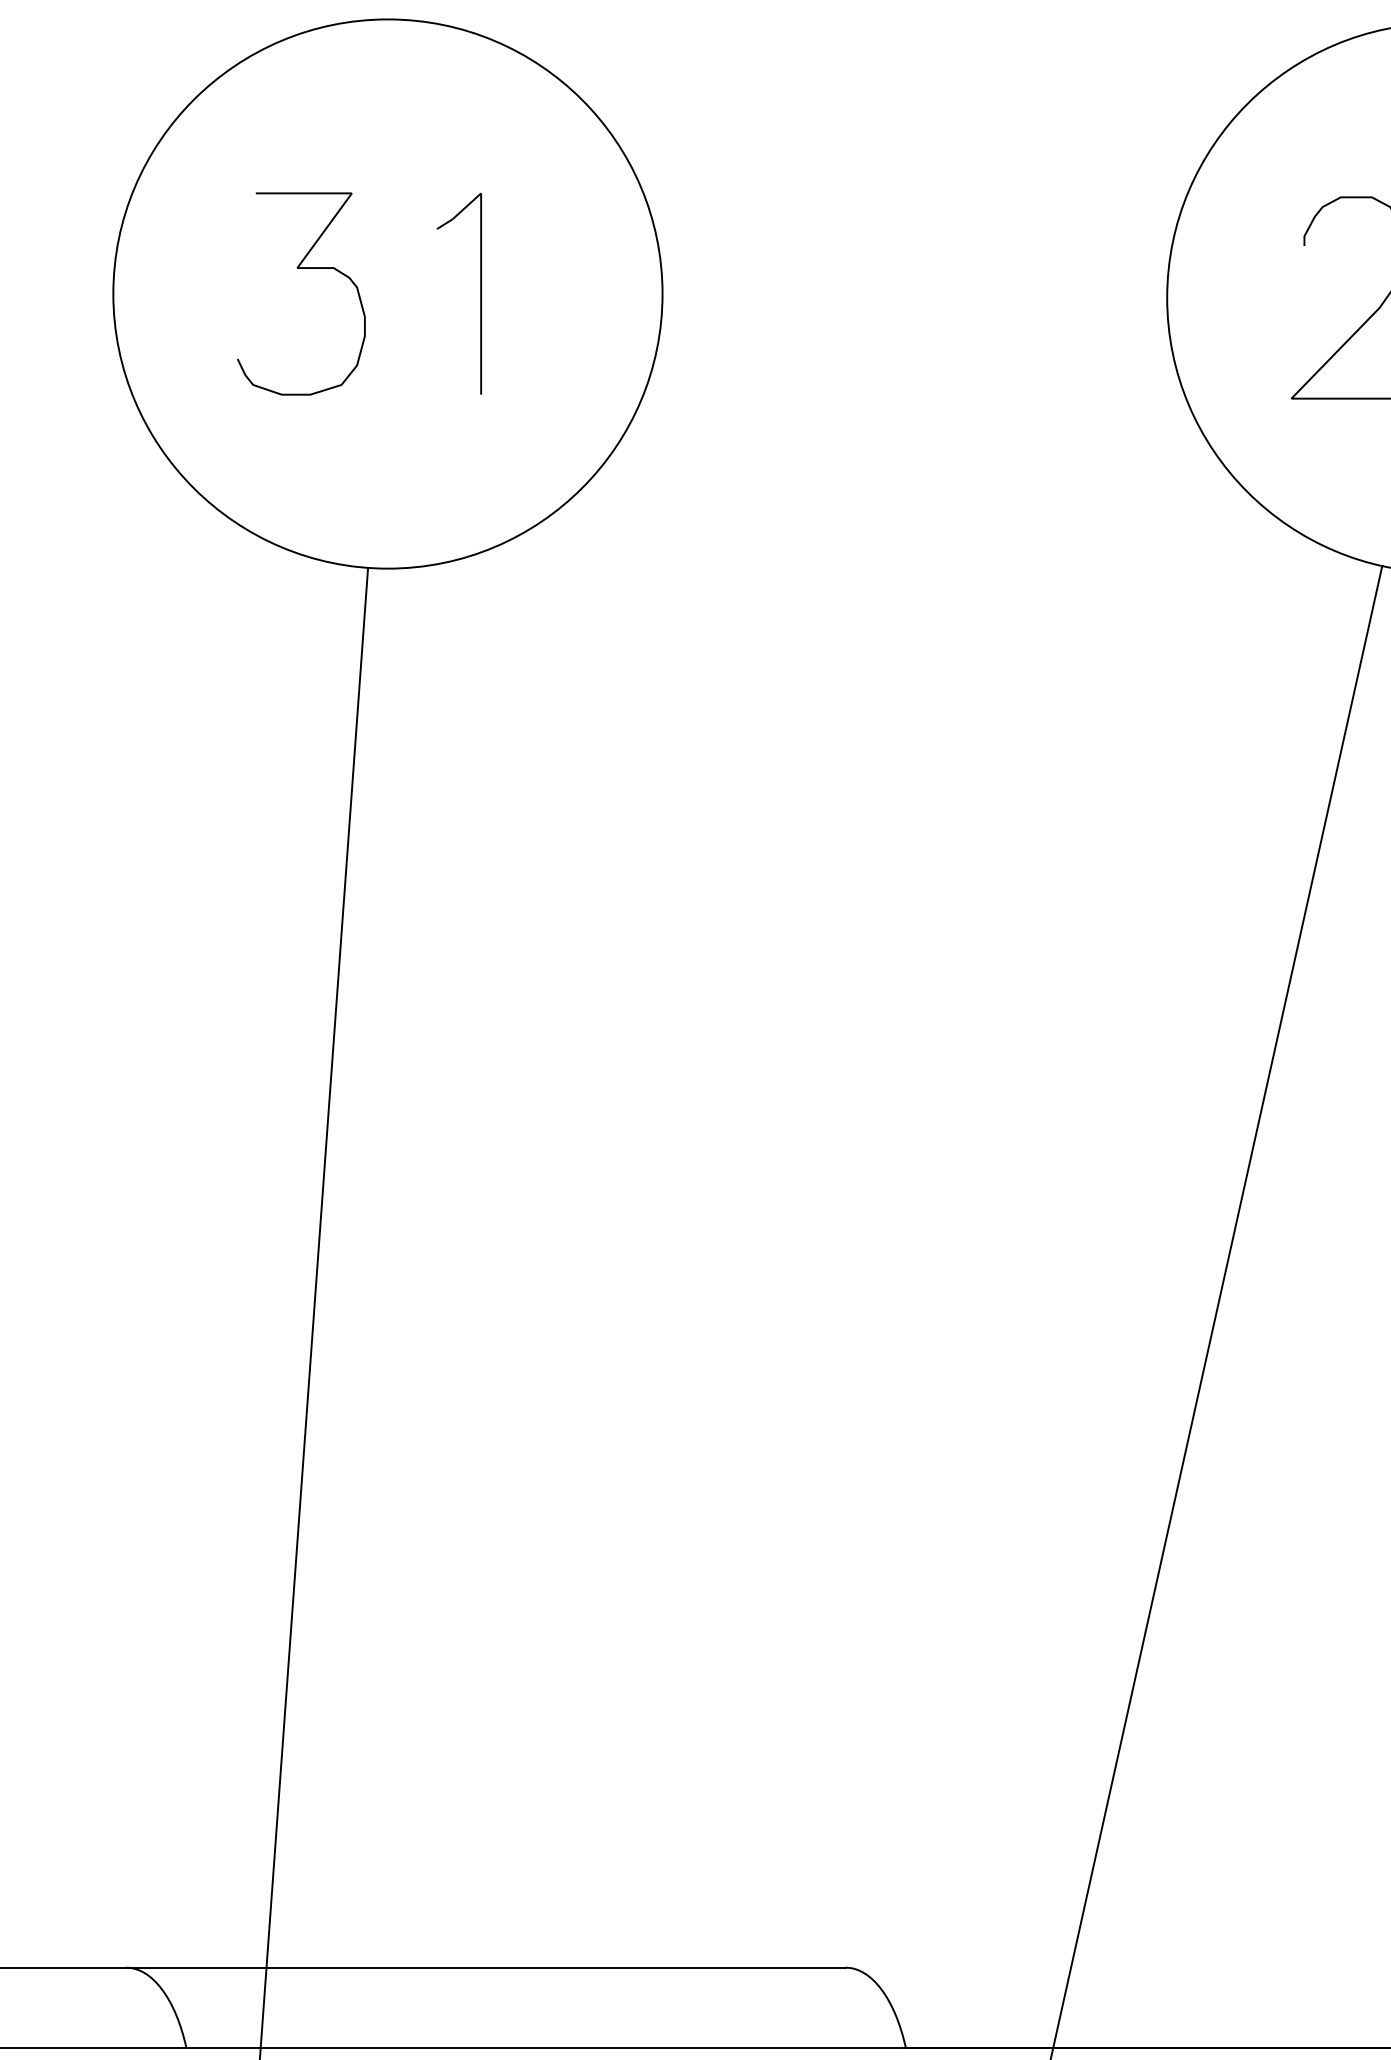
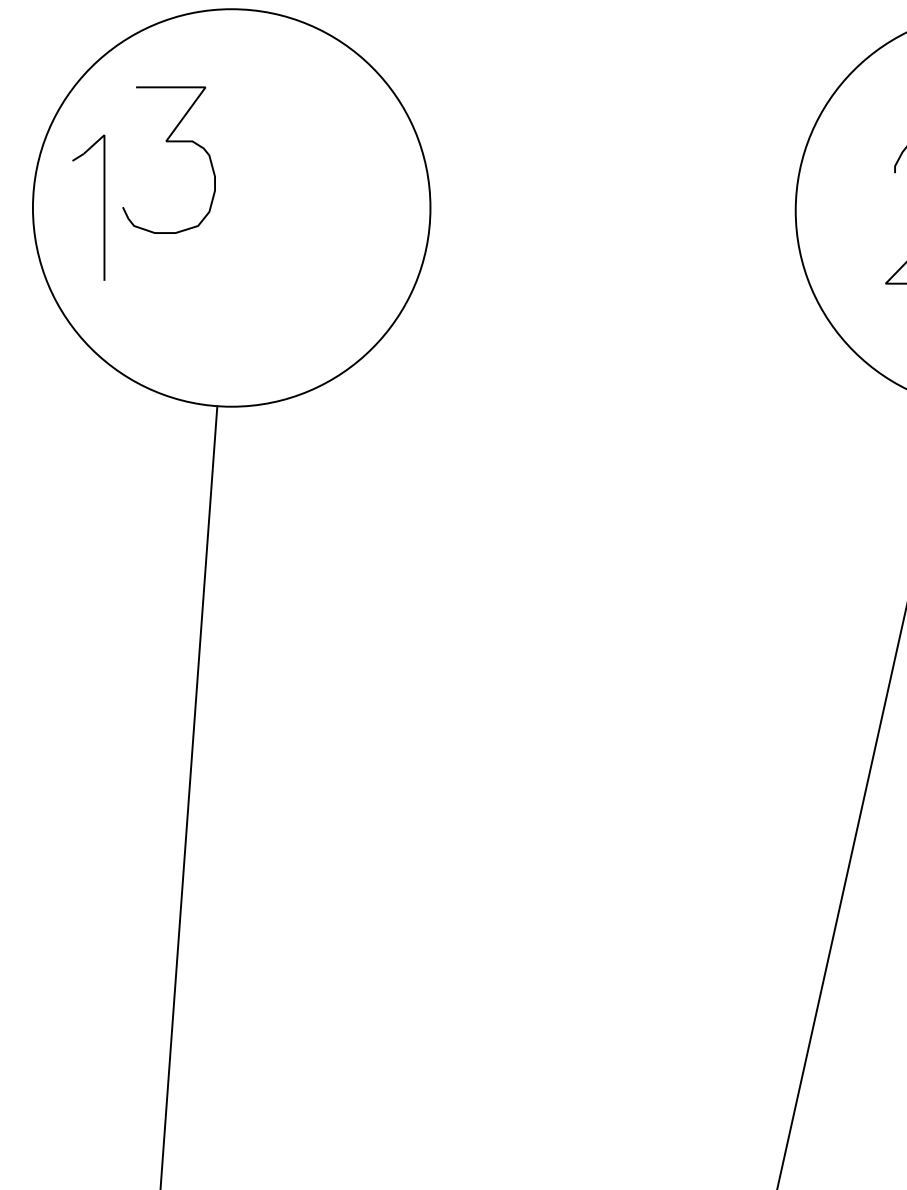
curve: (301, 268) -> (169, 141), moved
part: (480, 293) -> (104, 207), moved

